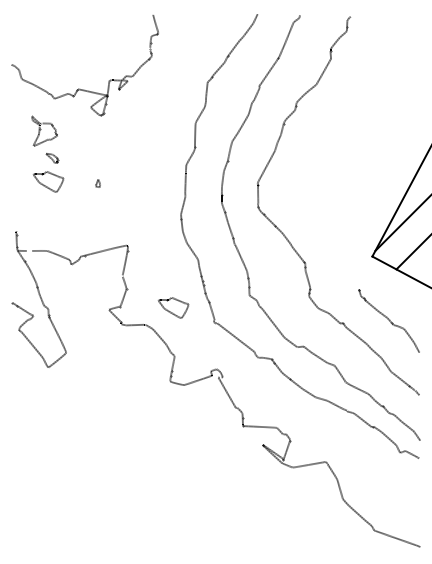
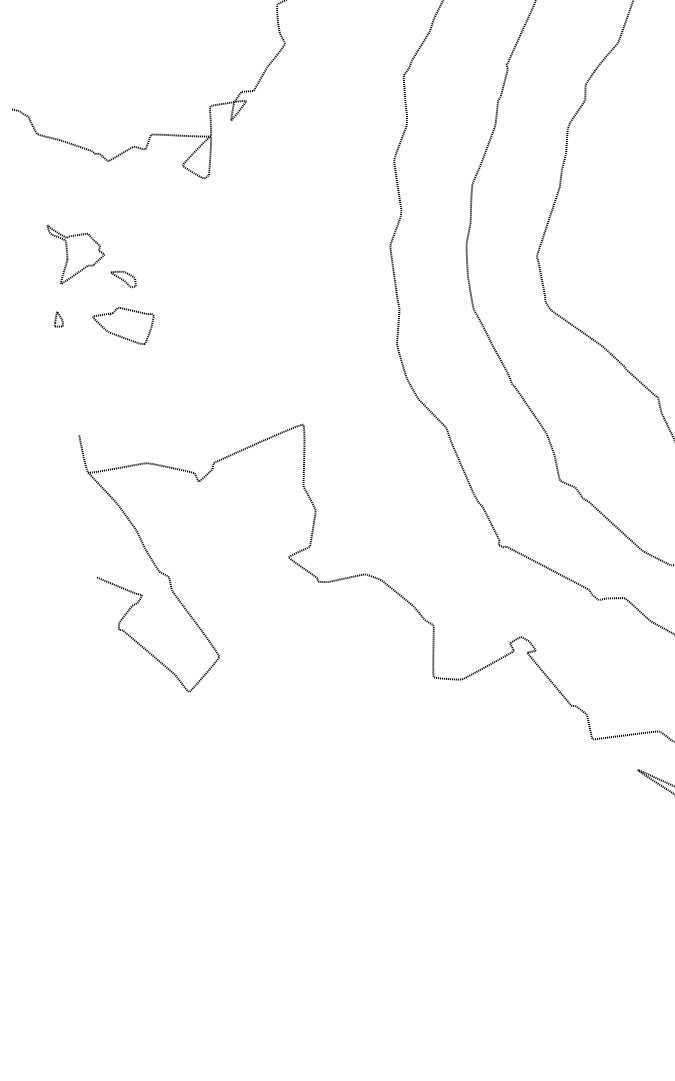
part: (44, 130) -> (76, 249), moved
part: (97, 183) -> (56, 319), moved
part: (173, 307) -> (414, 530), removed

